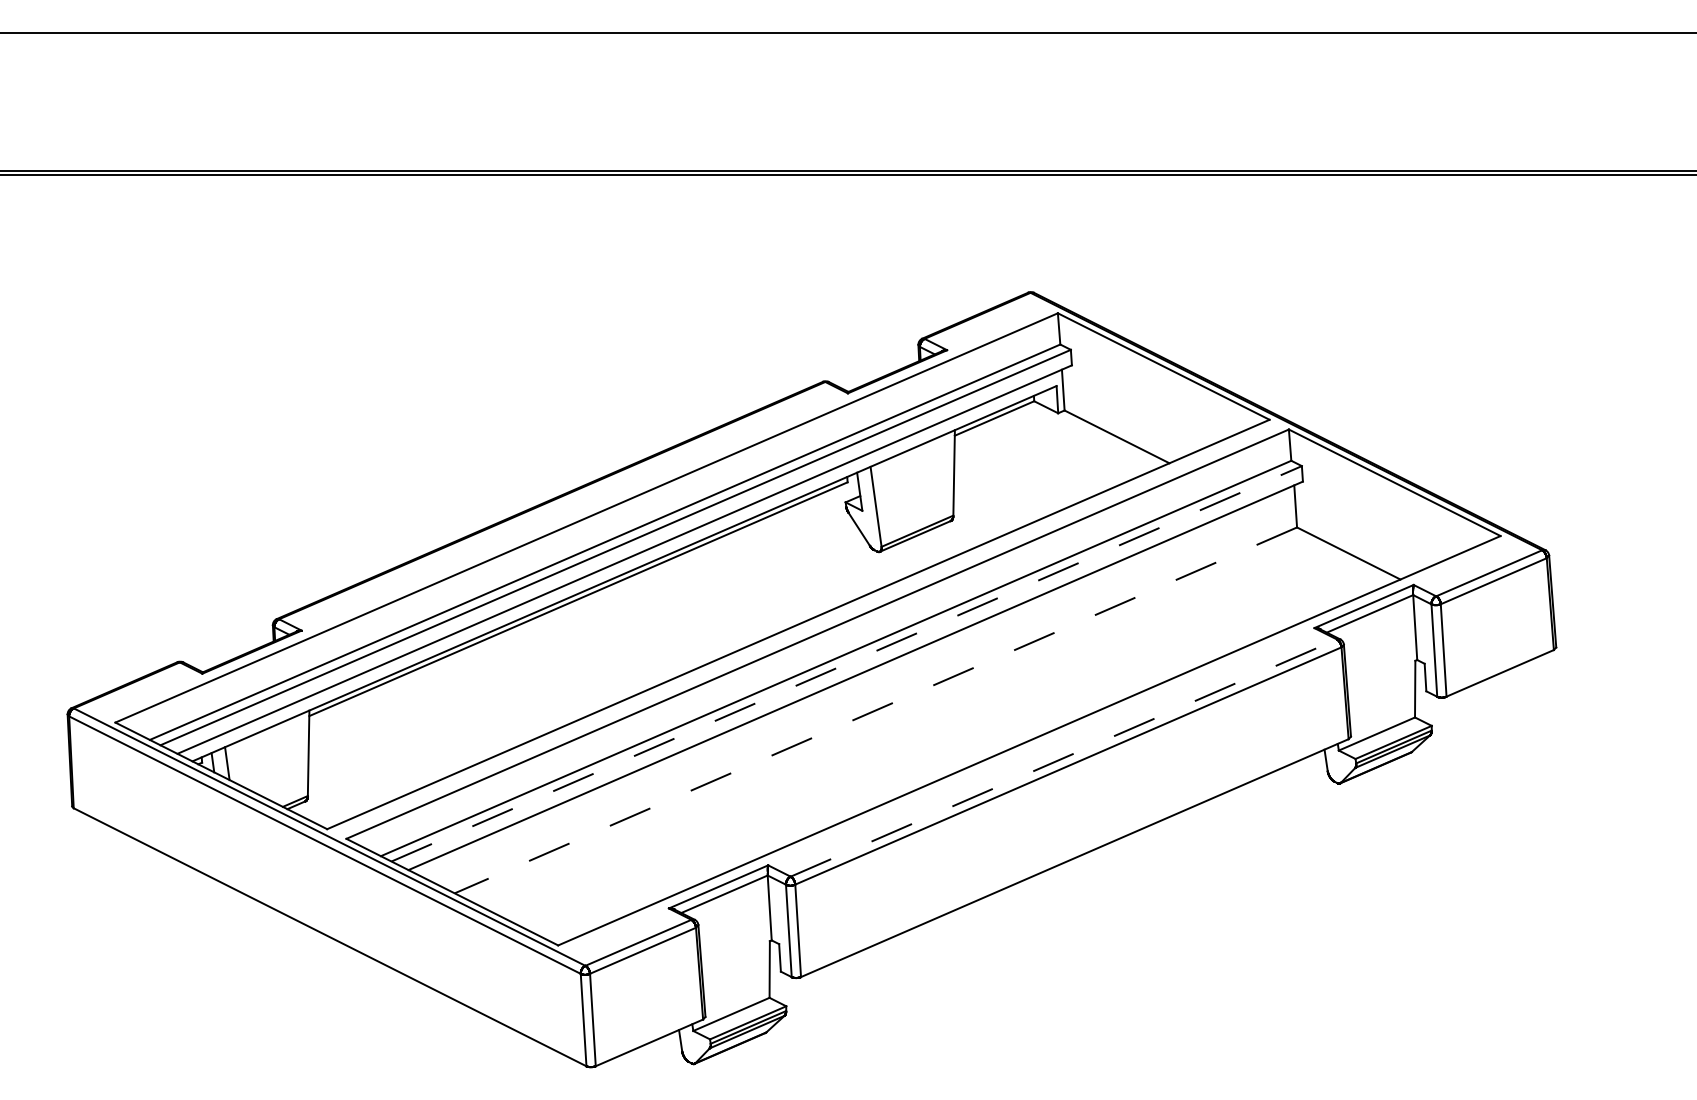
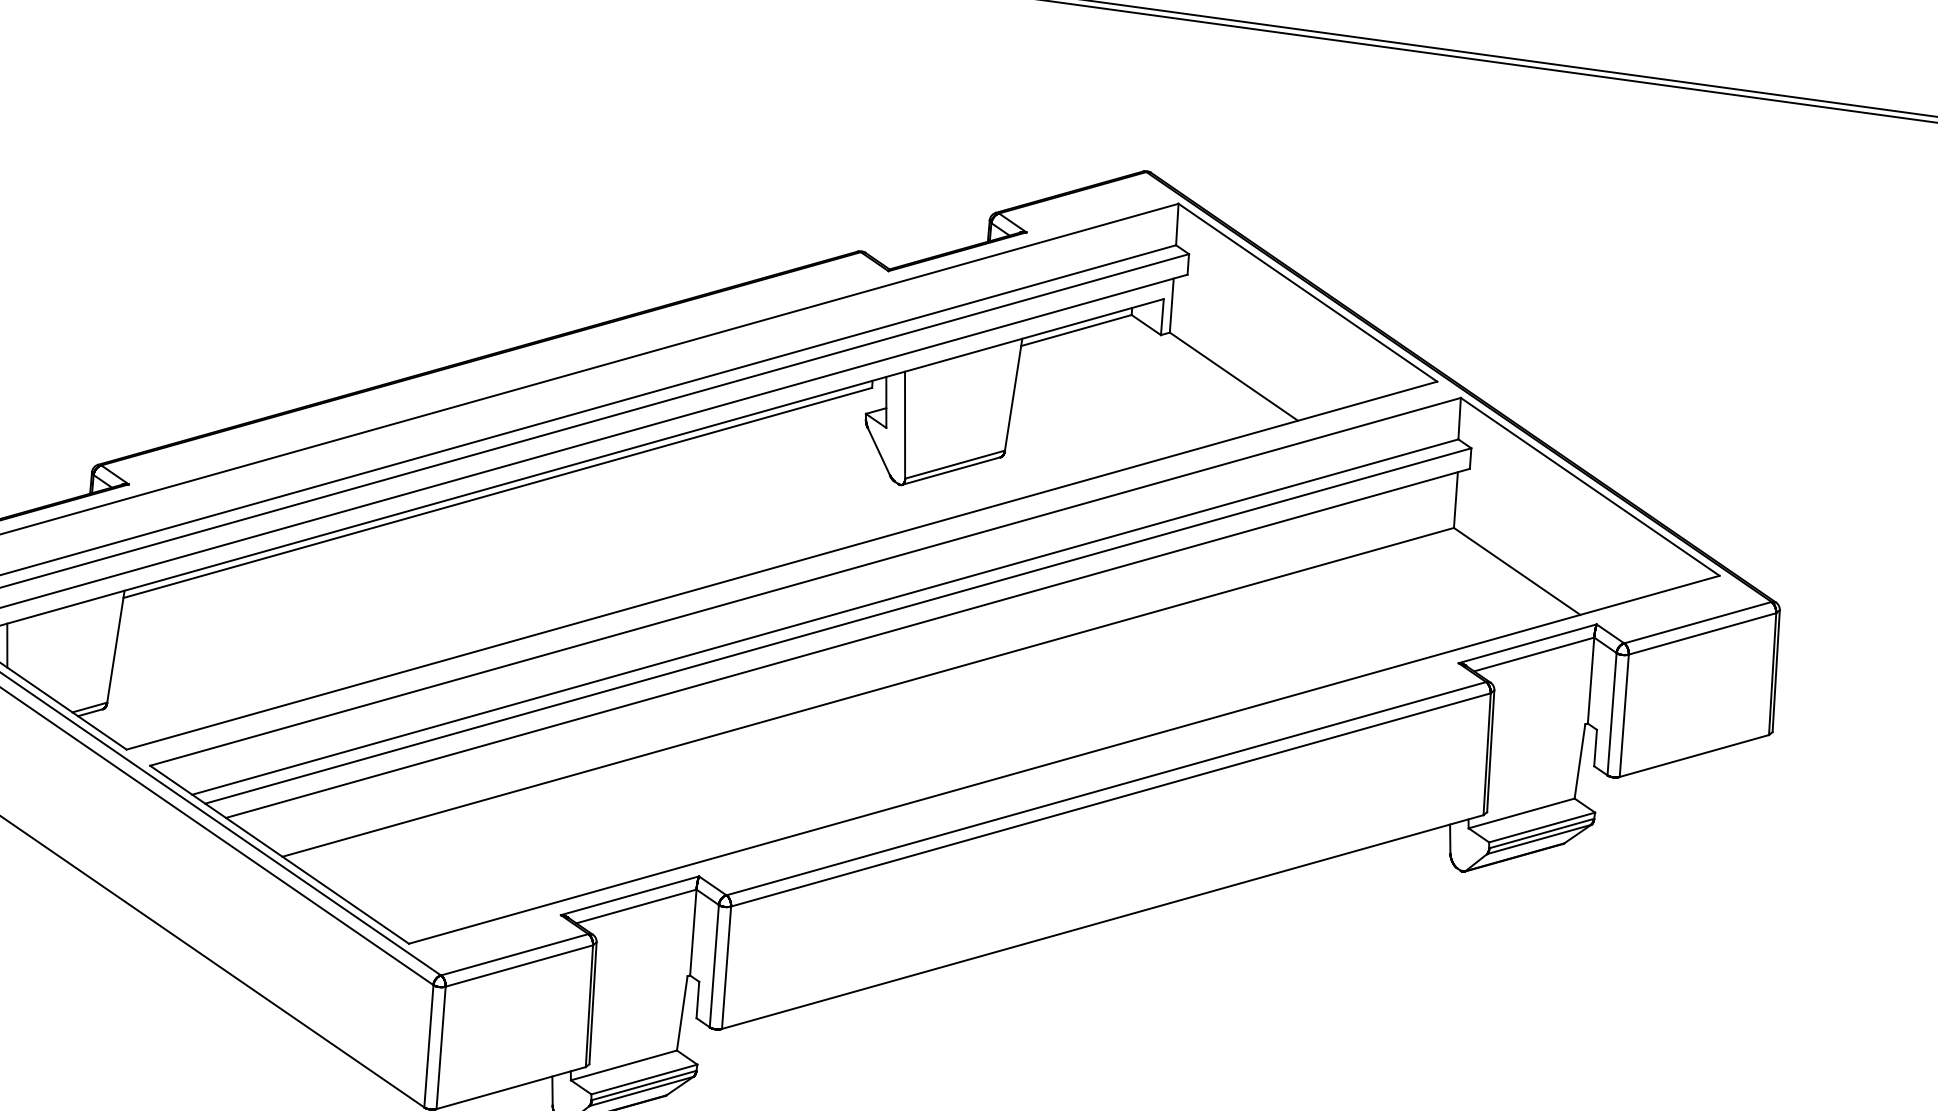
line: (847, 663) -> (839, 625), dashed -> solid
line: (875, 710) -> (867, 692), dashed -> solid
line: (1063, 758) -> (1105, 789), dashed -> solid

